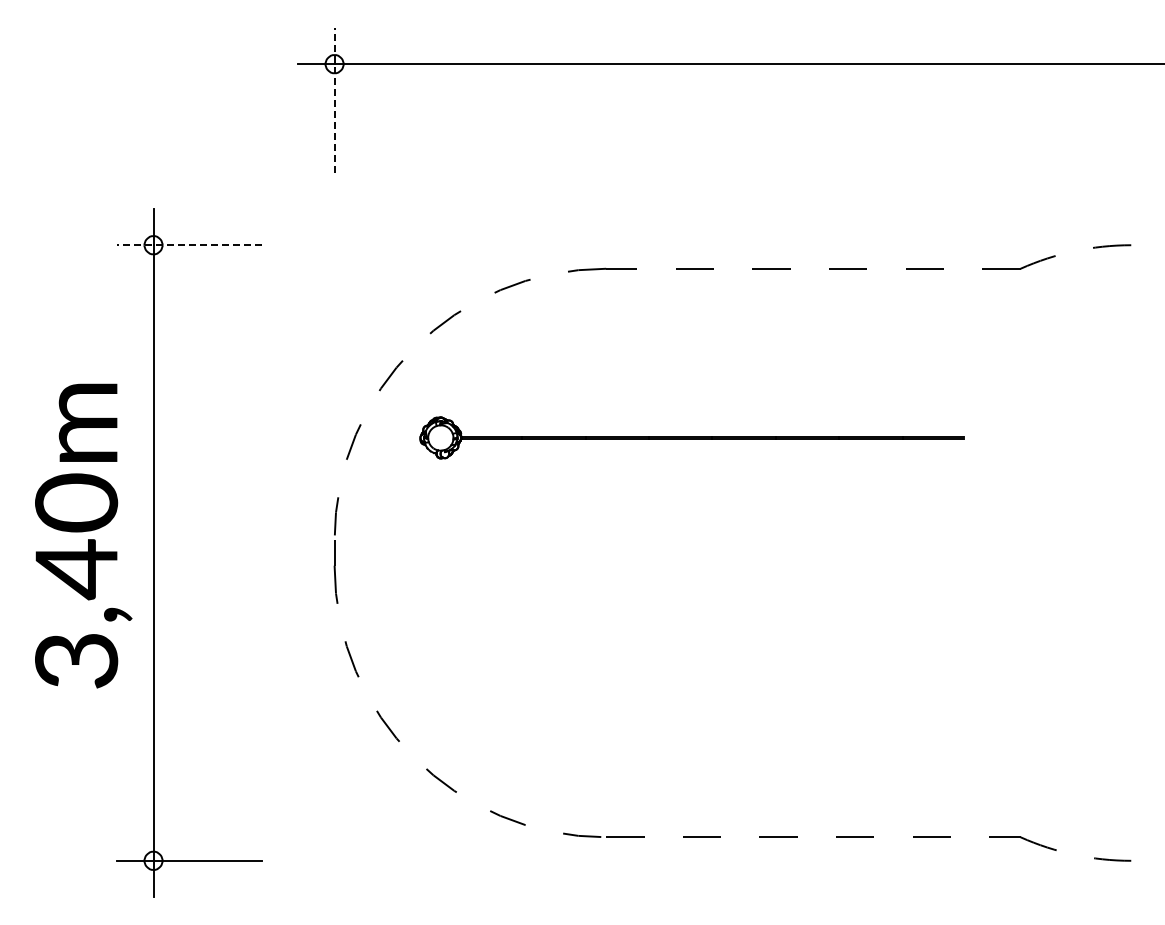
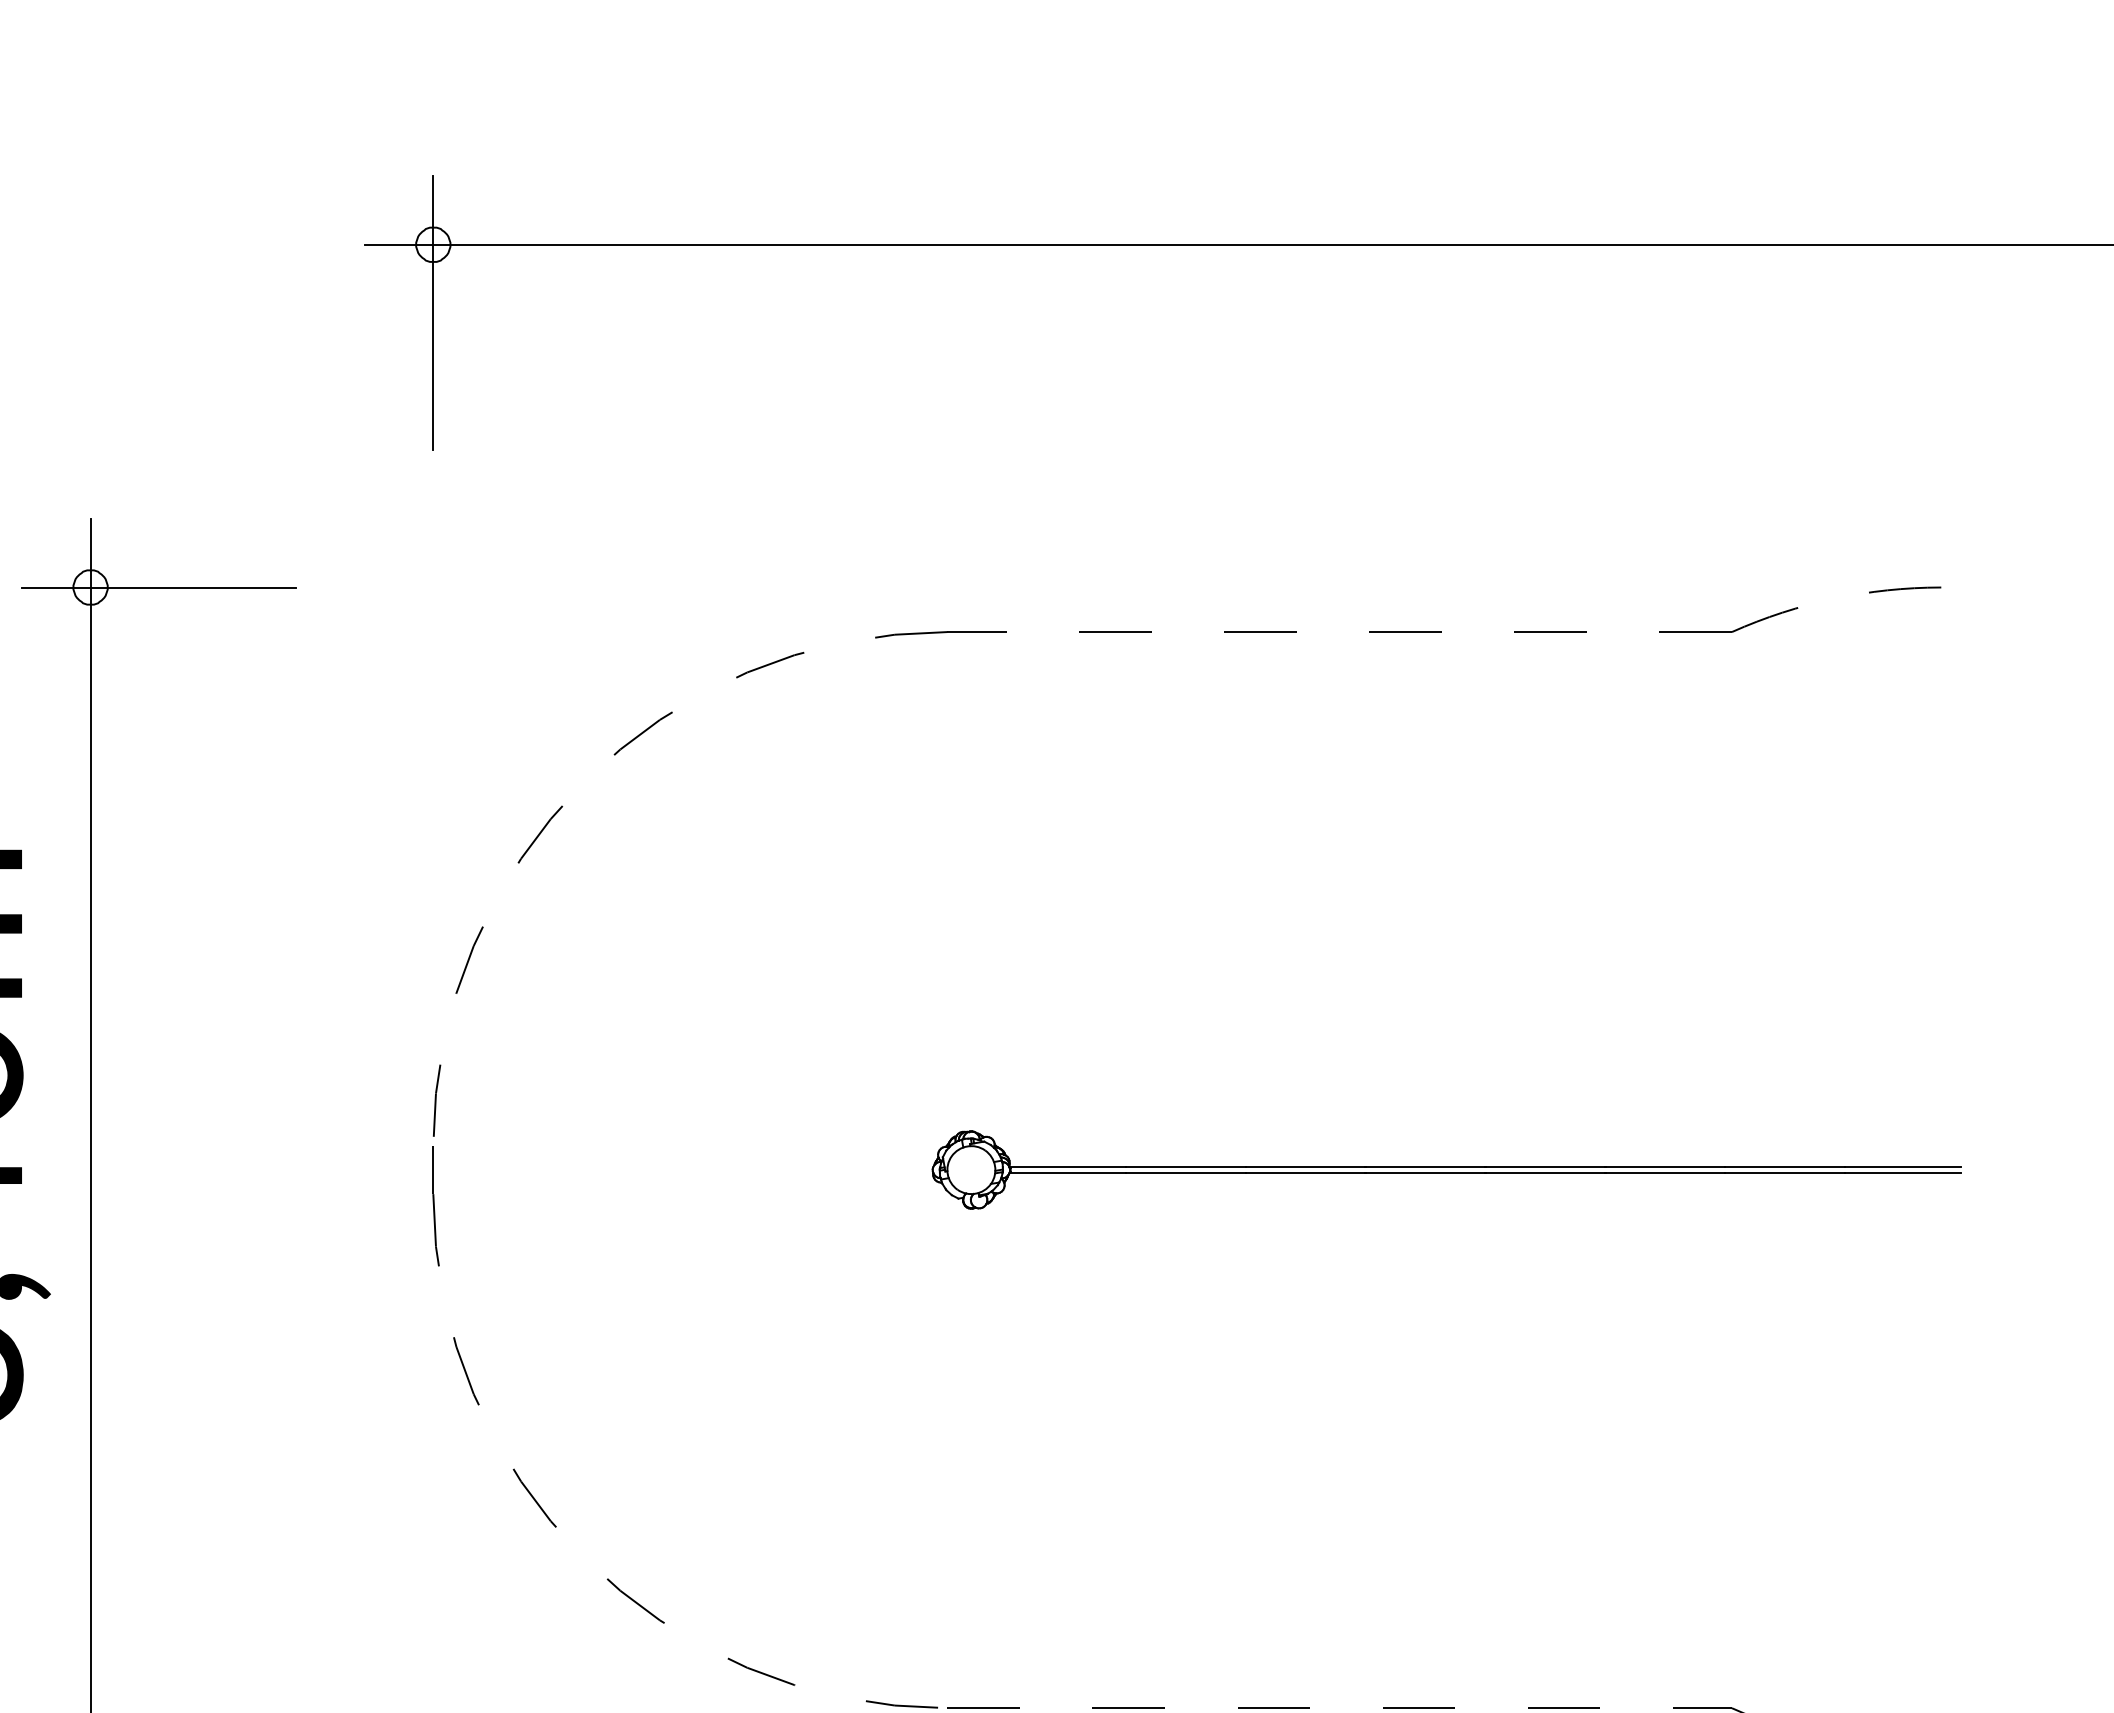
line: (334, 99) -> (433, 311), dashed -> solid
line: (189, 245) -> (158, 588), dashed -> solid
part: (691, 437) -> (1445, 1169), moved

